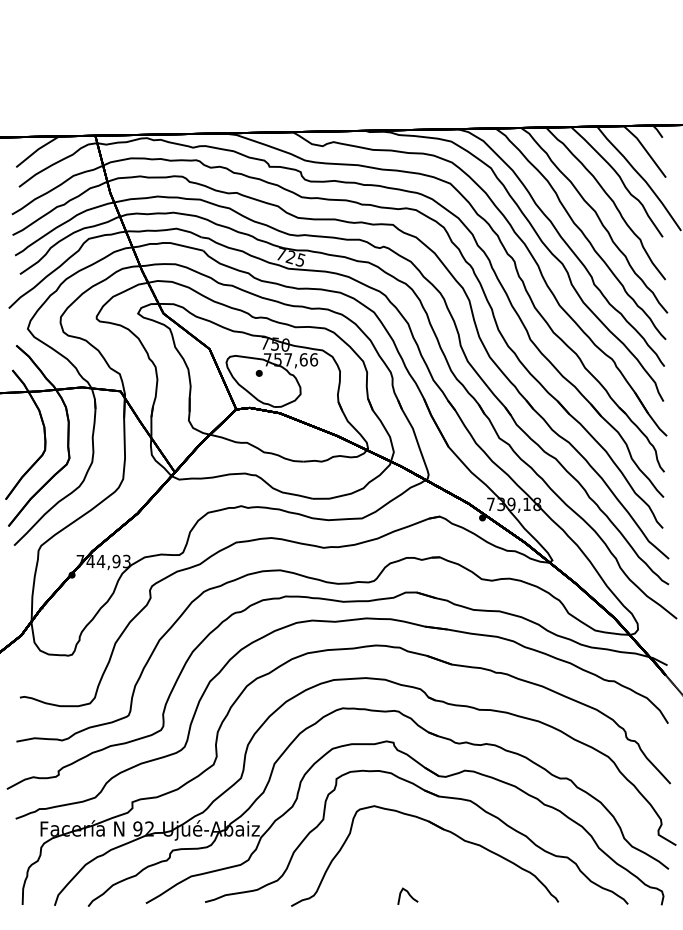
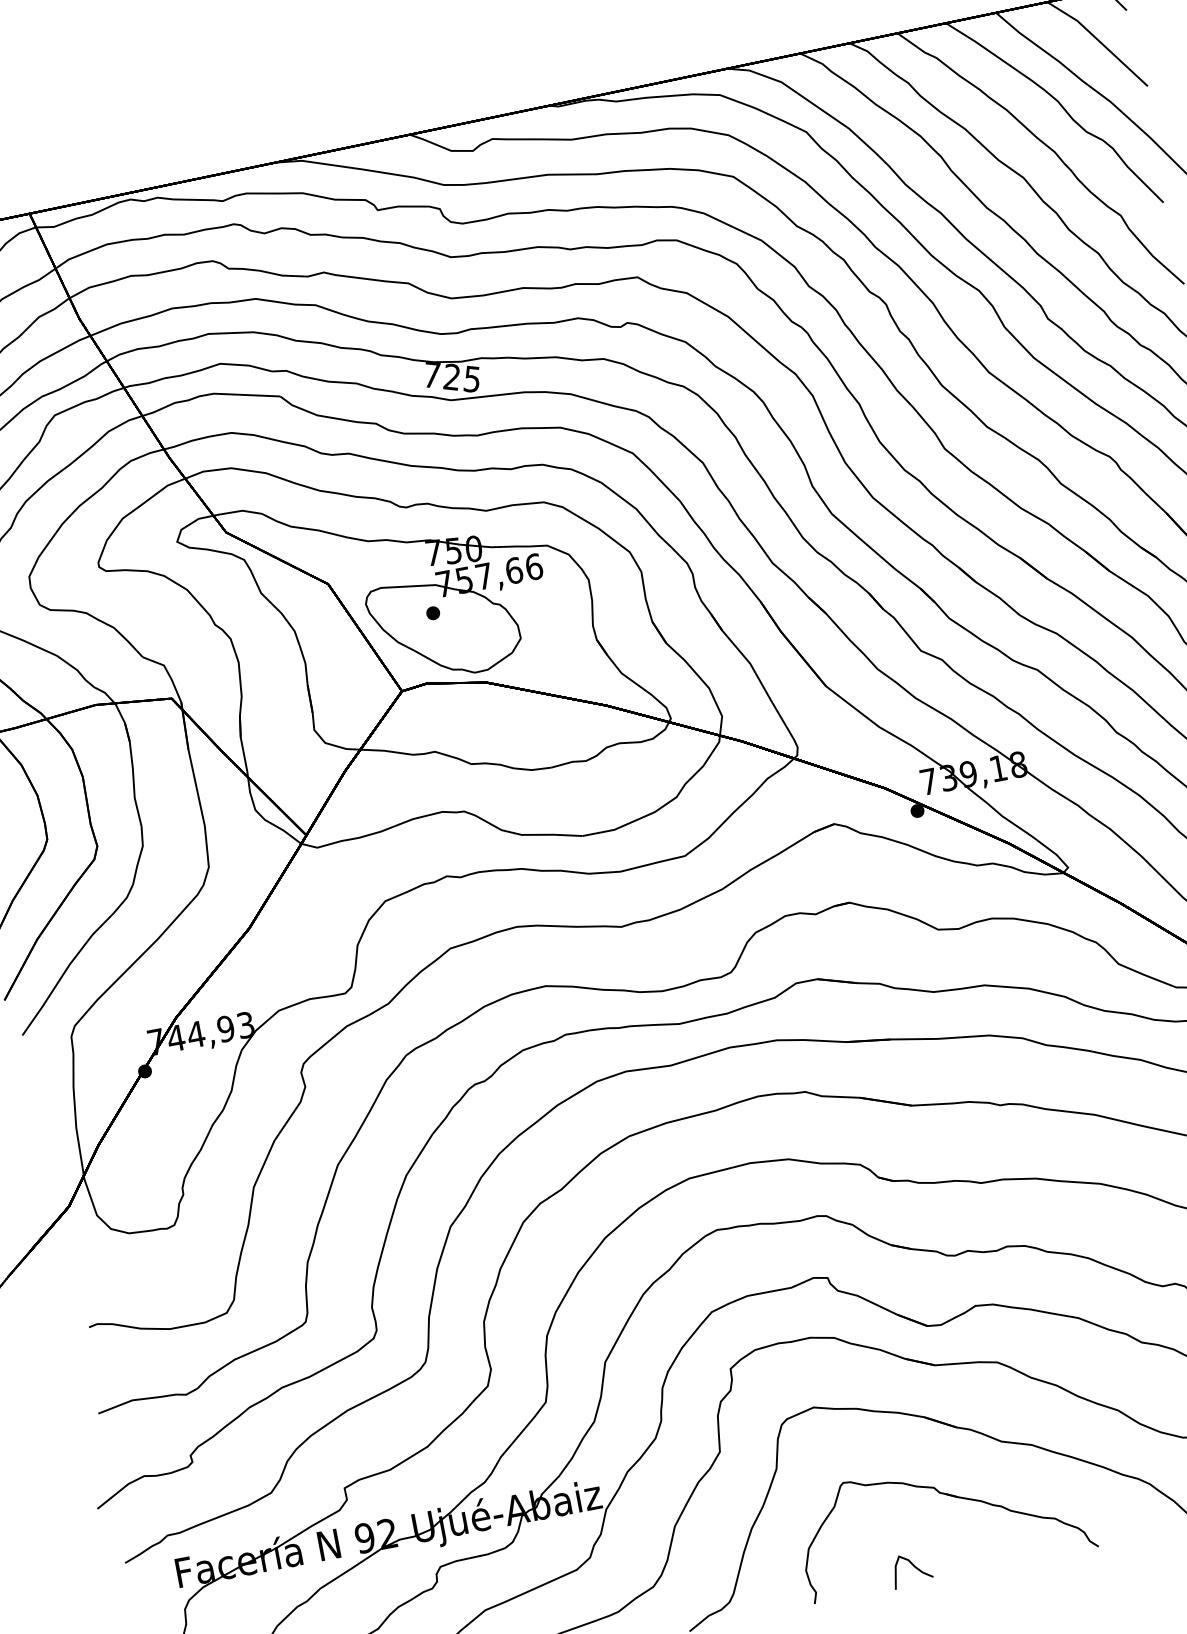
part: (432, 863) -> (946, 1497), added

